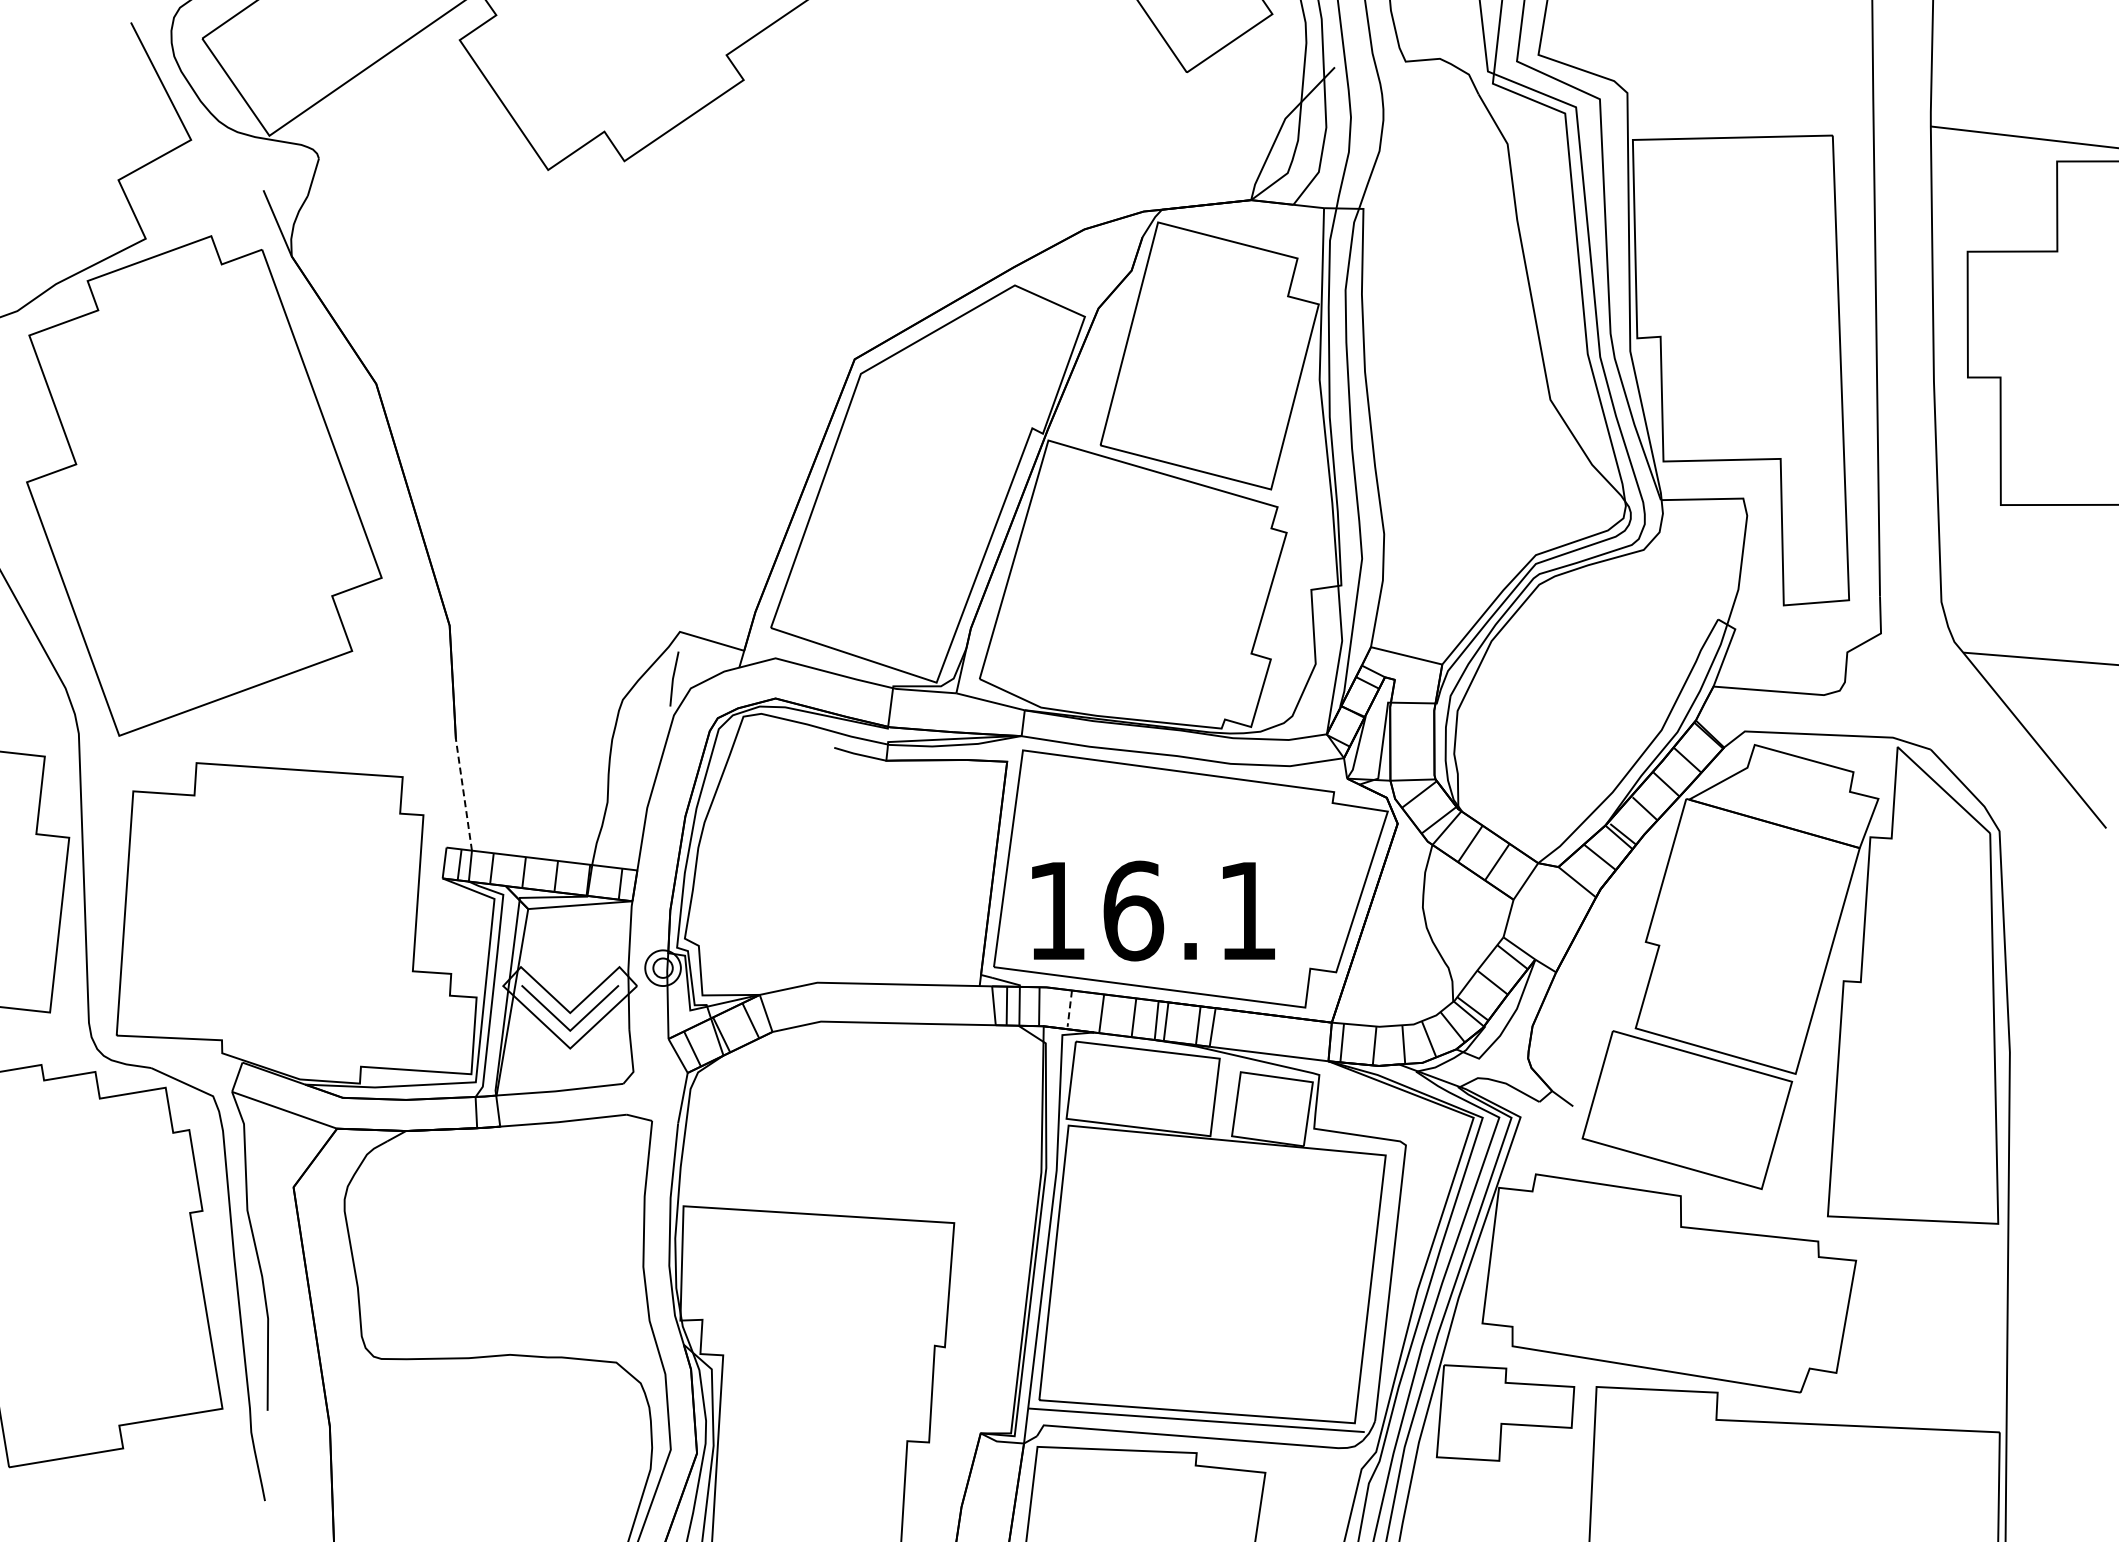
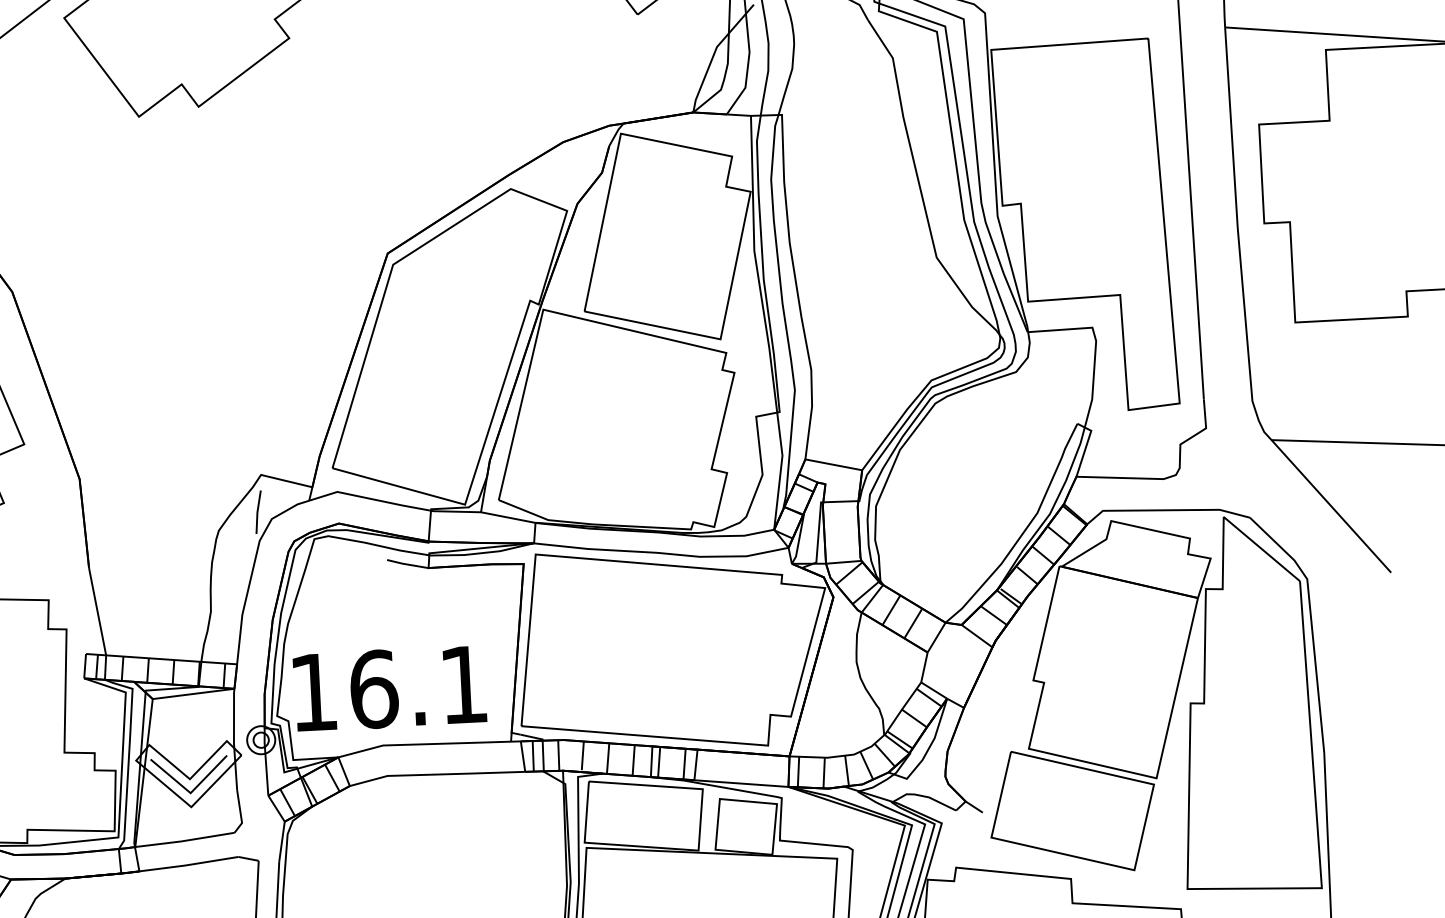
line: (463, 794) -> (97, 611), dashed -> solid
text: (1153, 910) -> (389, 688), moved
line: (1069, 1009) -> (582, 756), dashed -> solid

